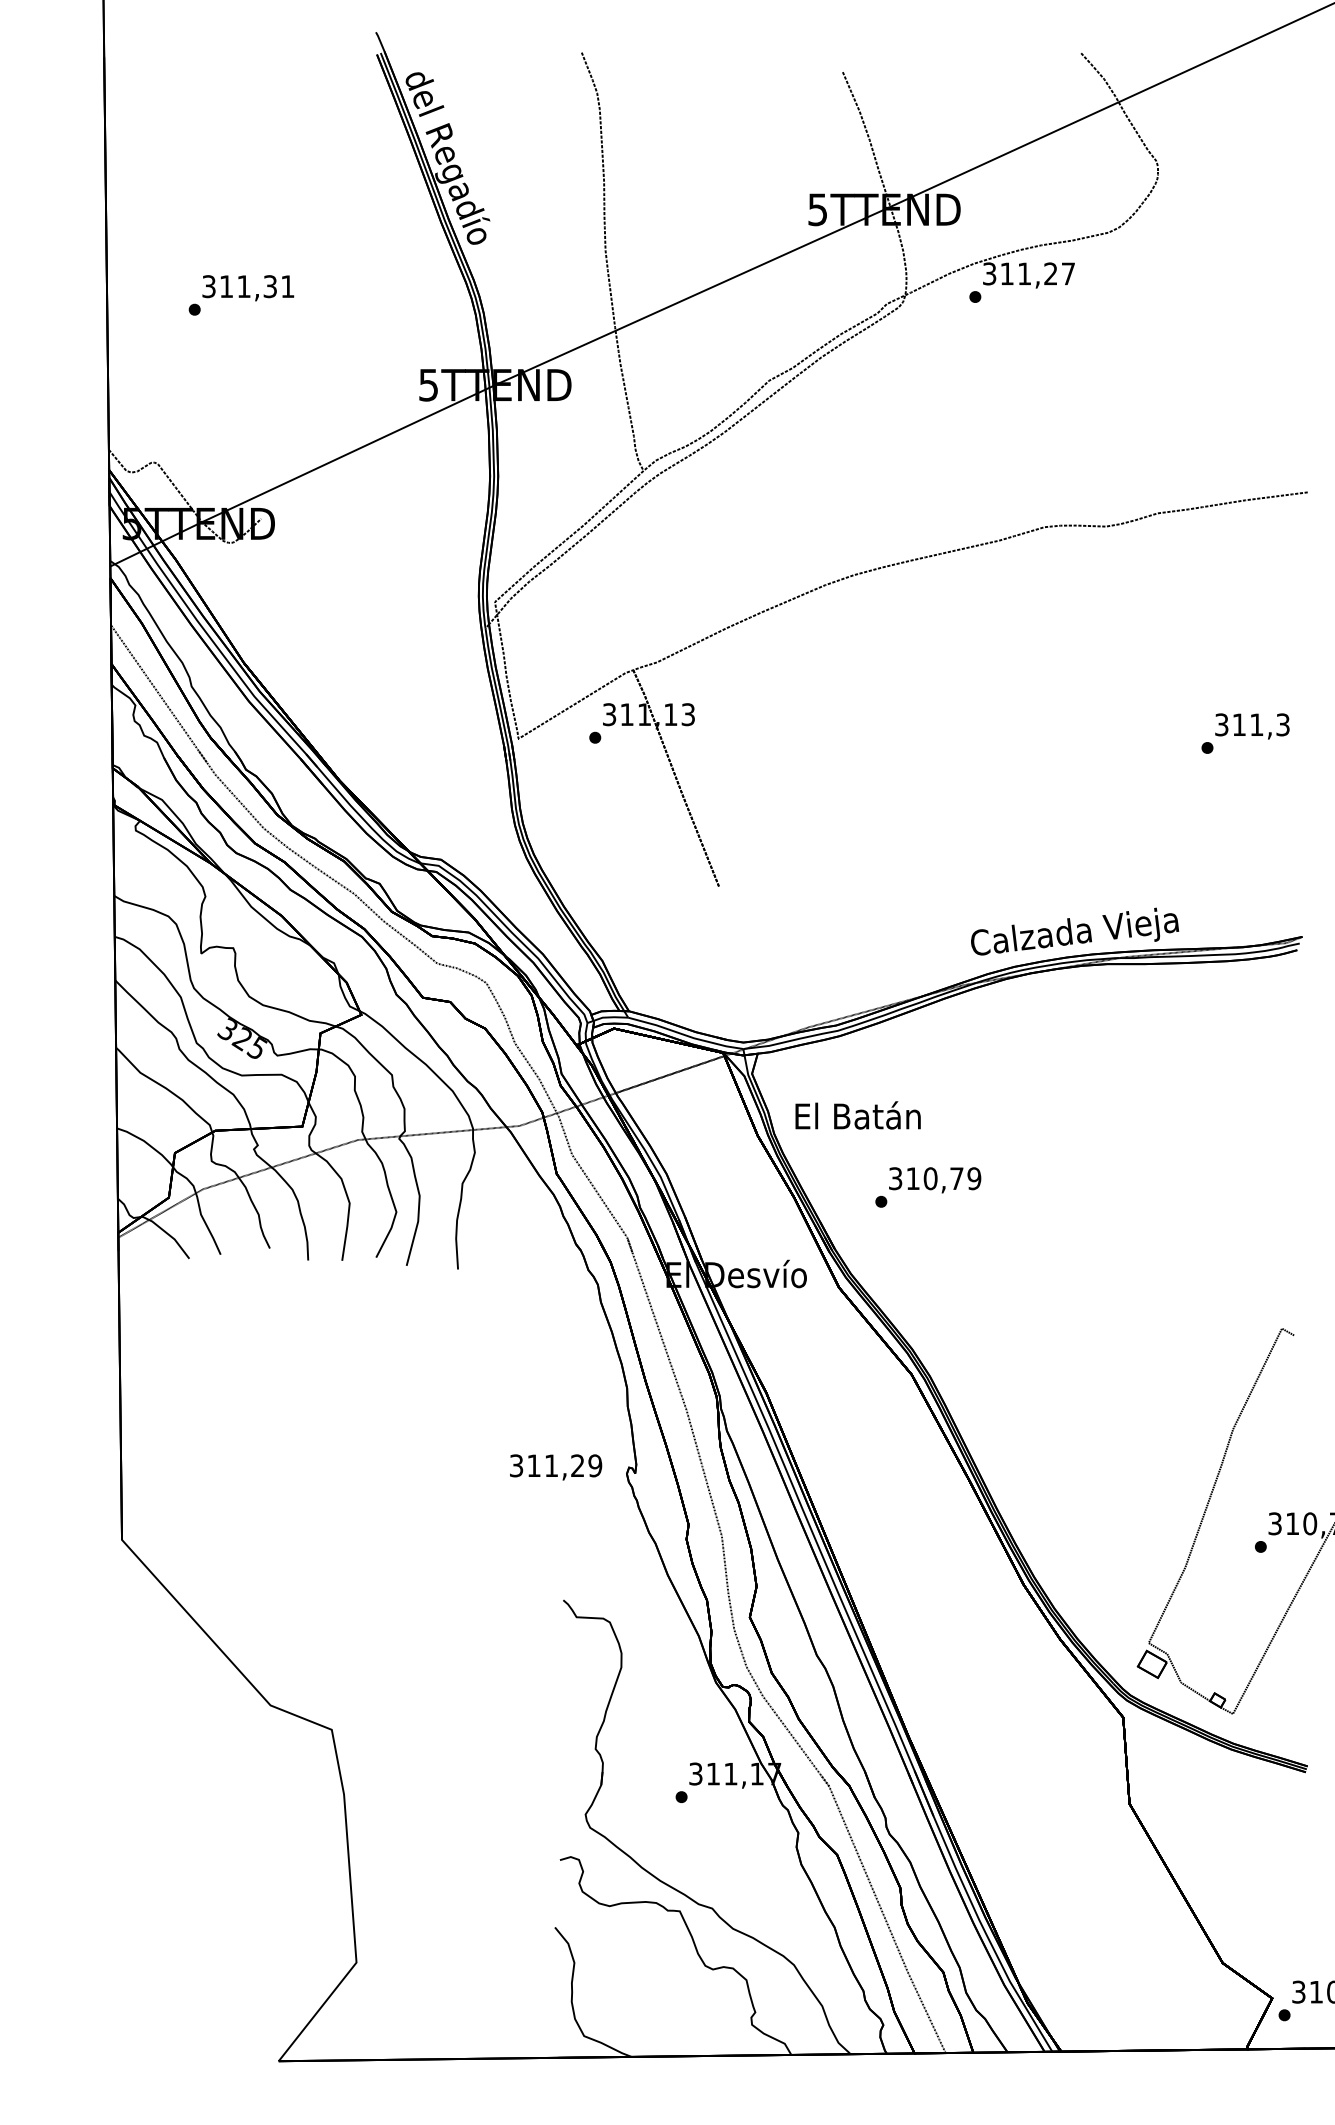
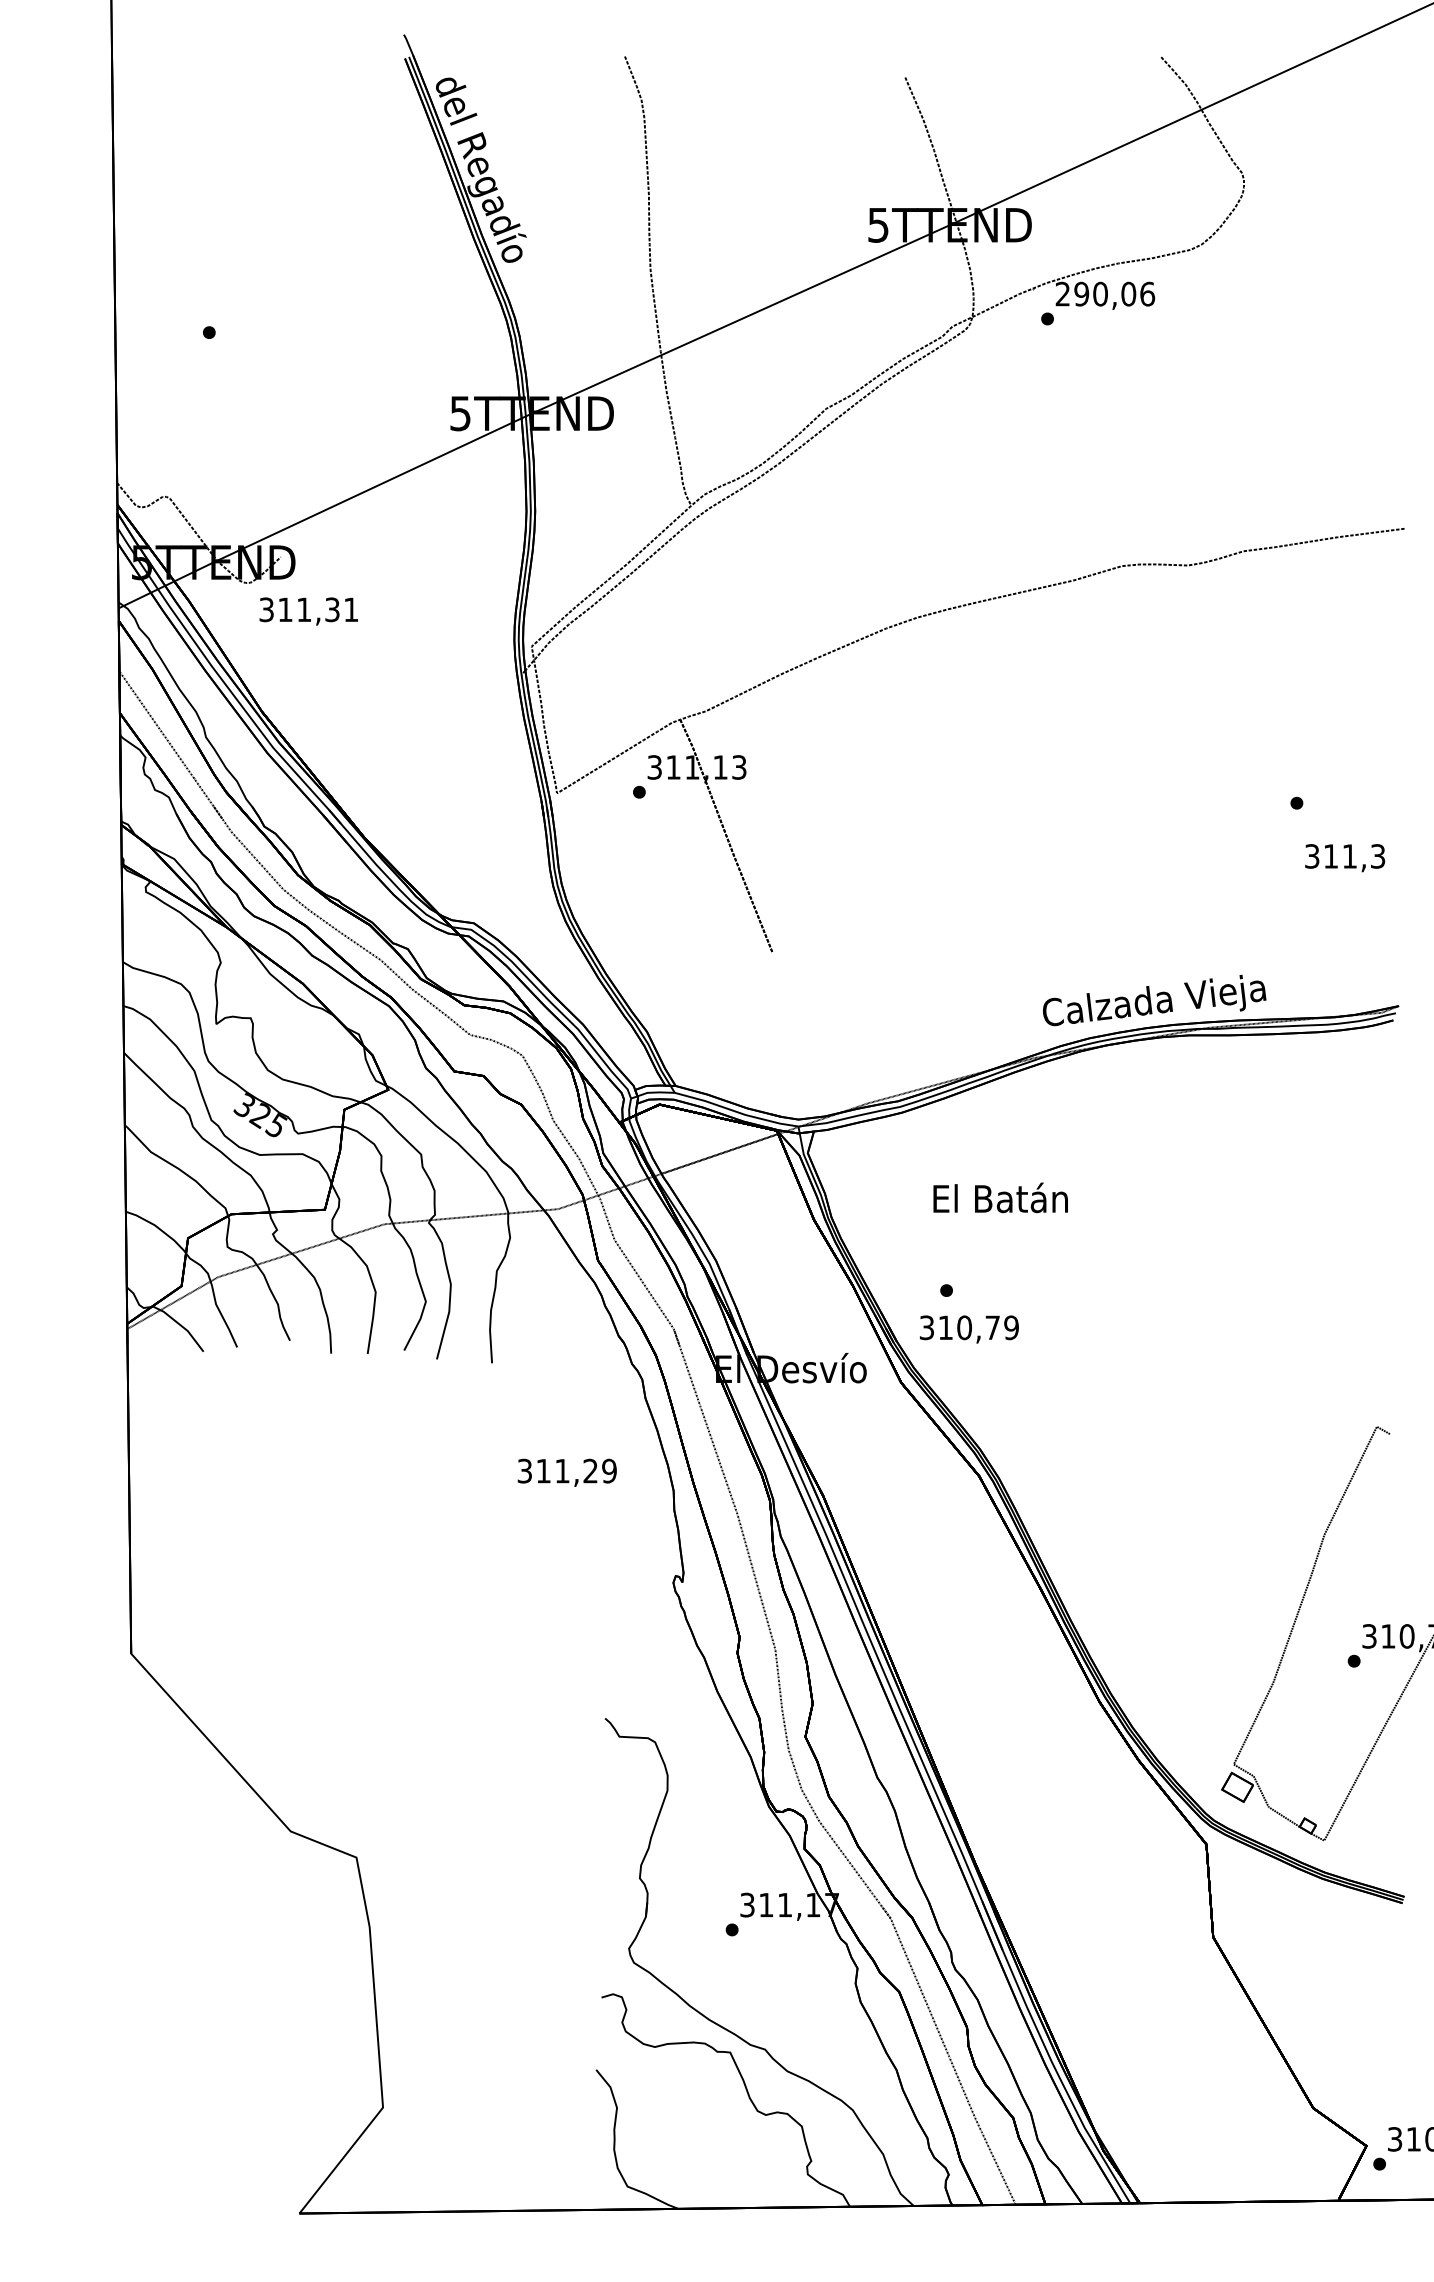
text: (1029, 273) -> (1105, 293), 311,27 -> 290,06
text: (247, 288) -> (308, 611), moved
text: (1252, 726) -> (1345, 858), moved
text: (857, 1115) -> (1000, 1197), moved
text: (935, 1180) -> (969, 1329), moved
text: (555, 1467) -> (566, 1472), moved

